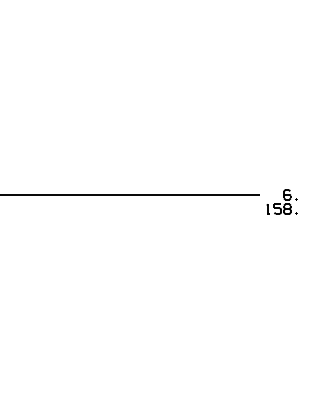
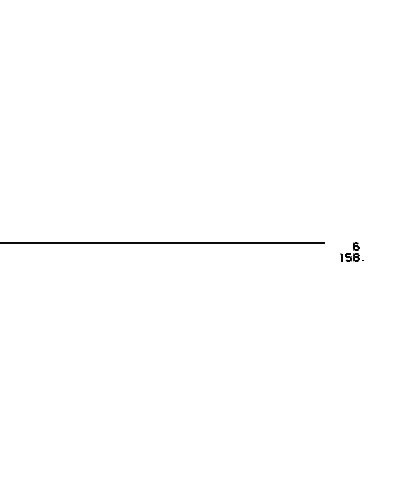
part: (281, 201) -> (351, 251), size x0.6

